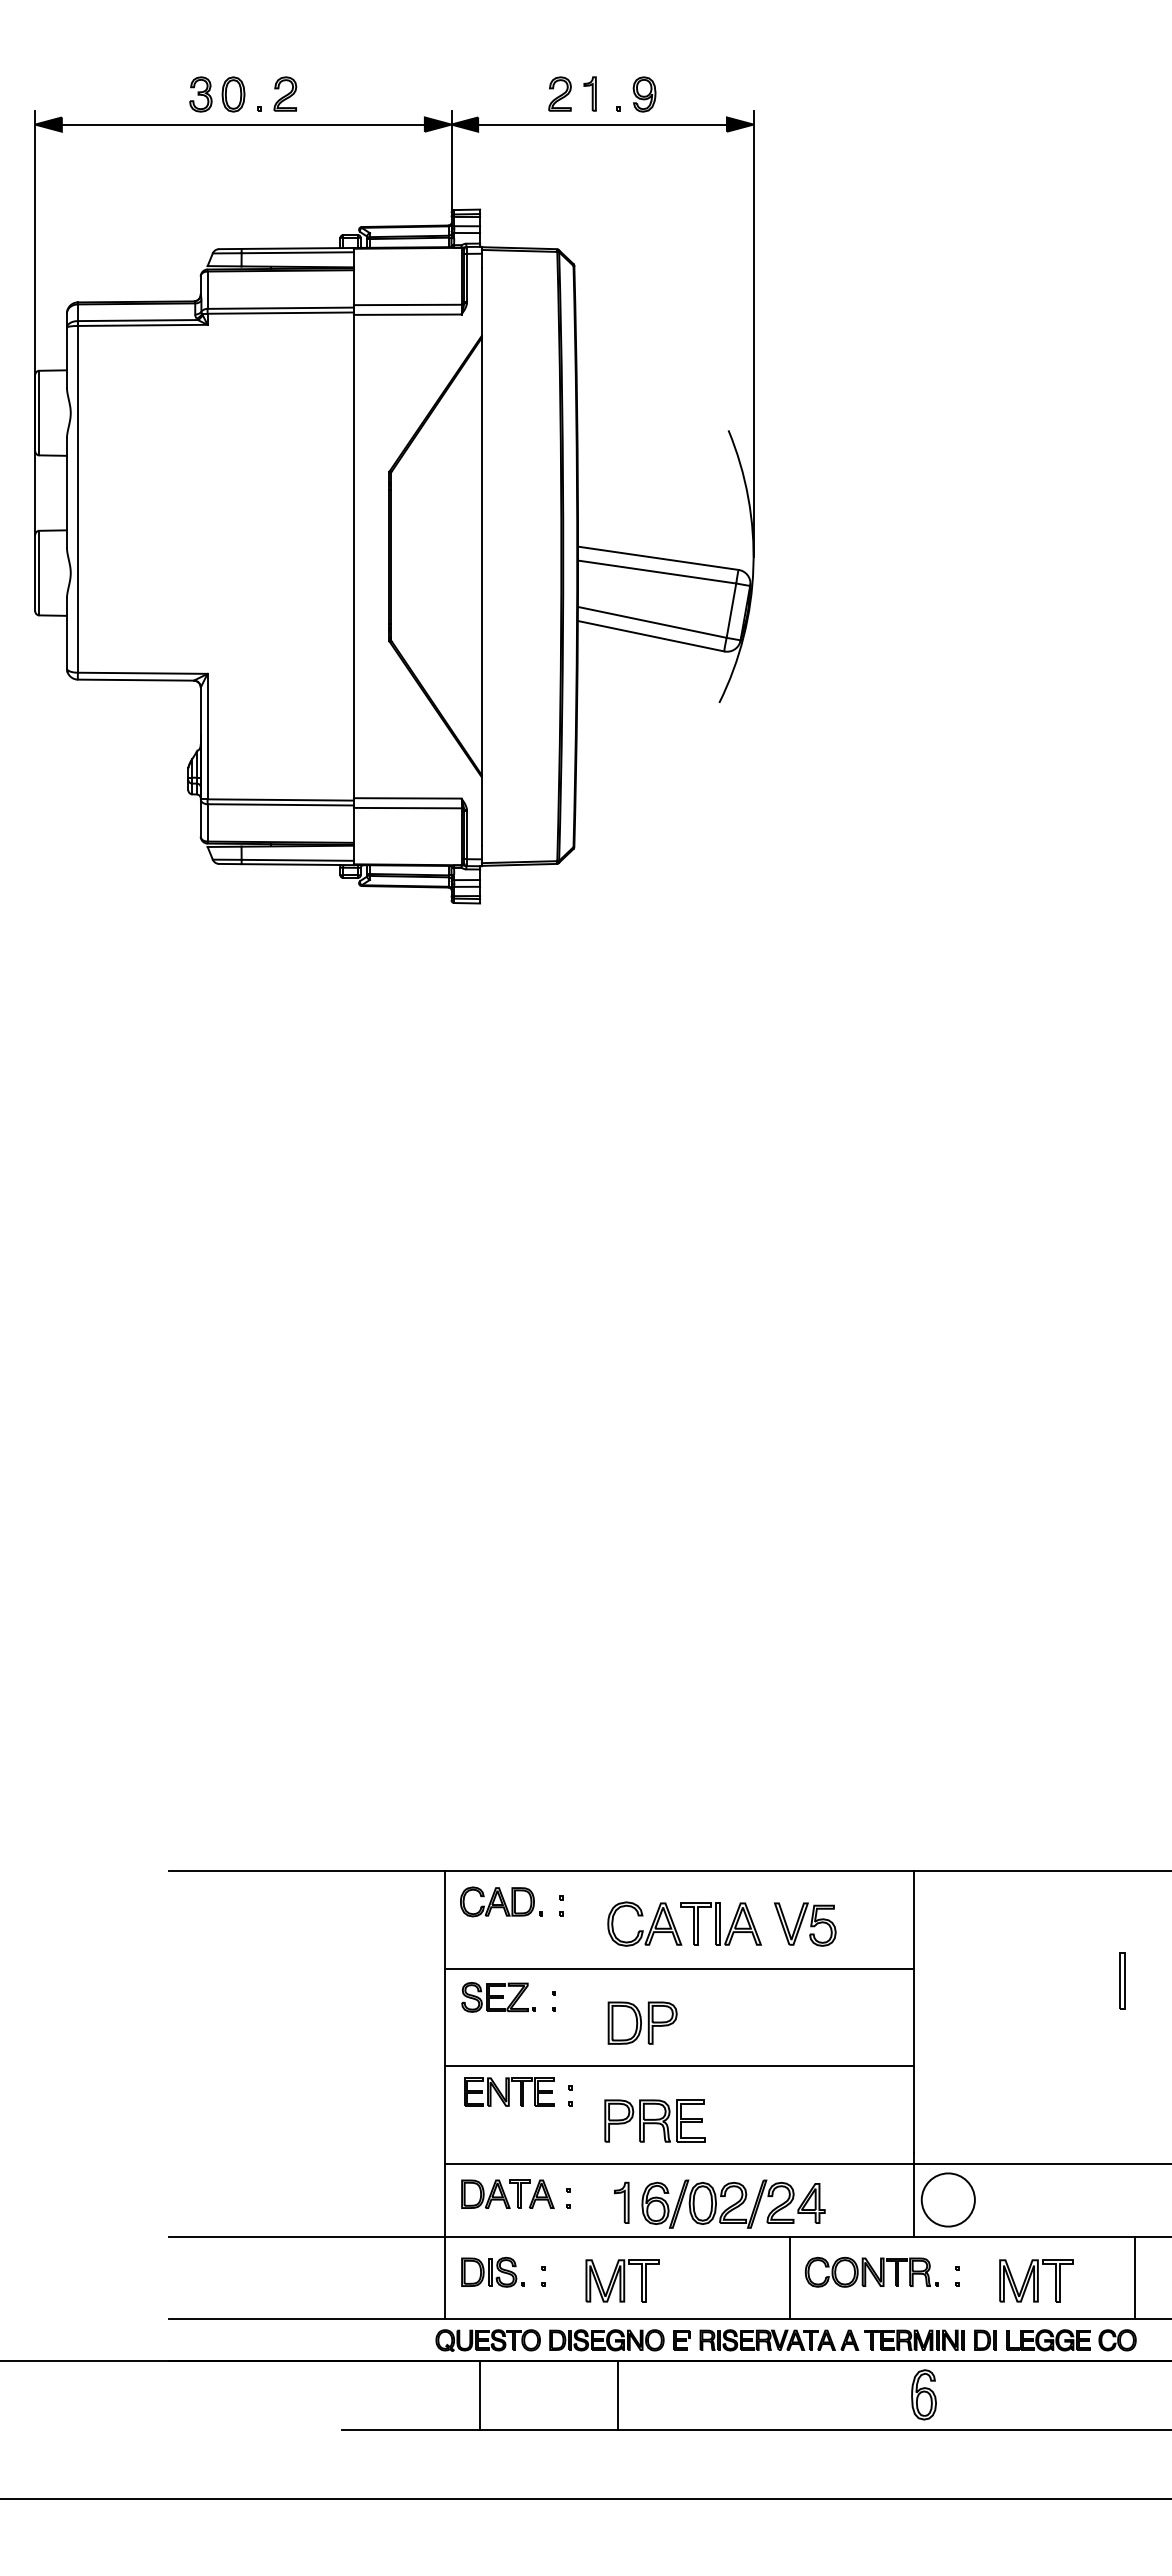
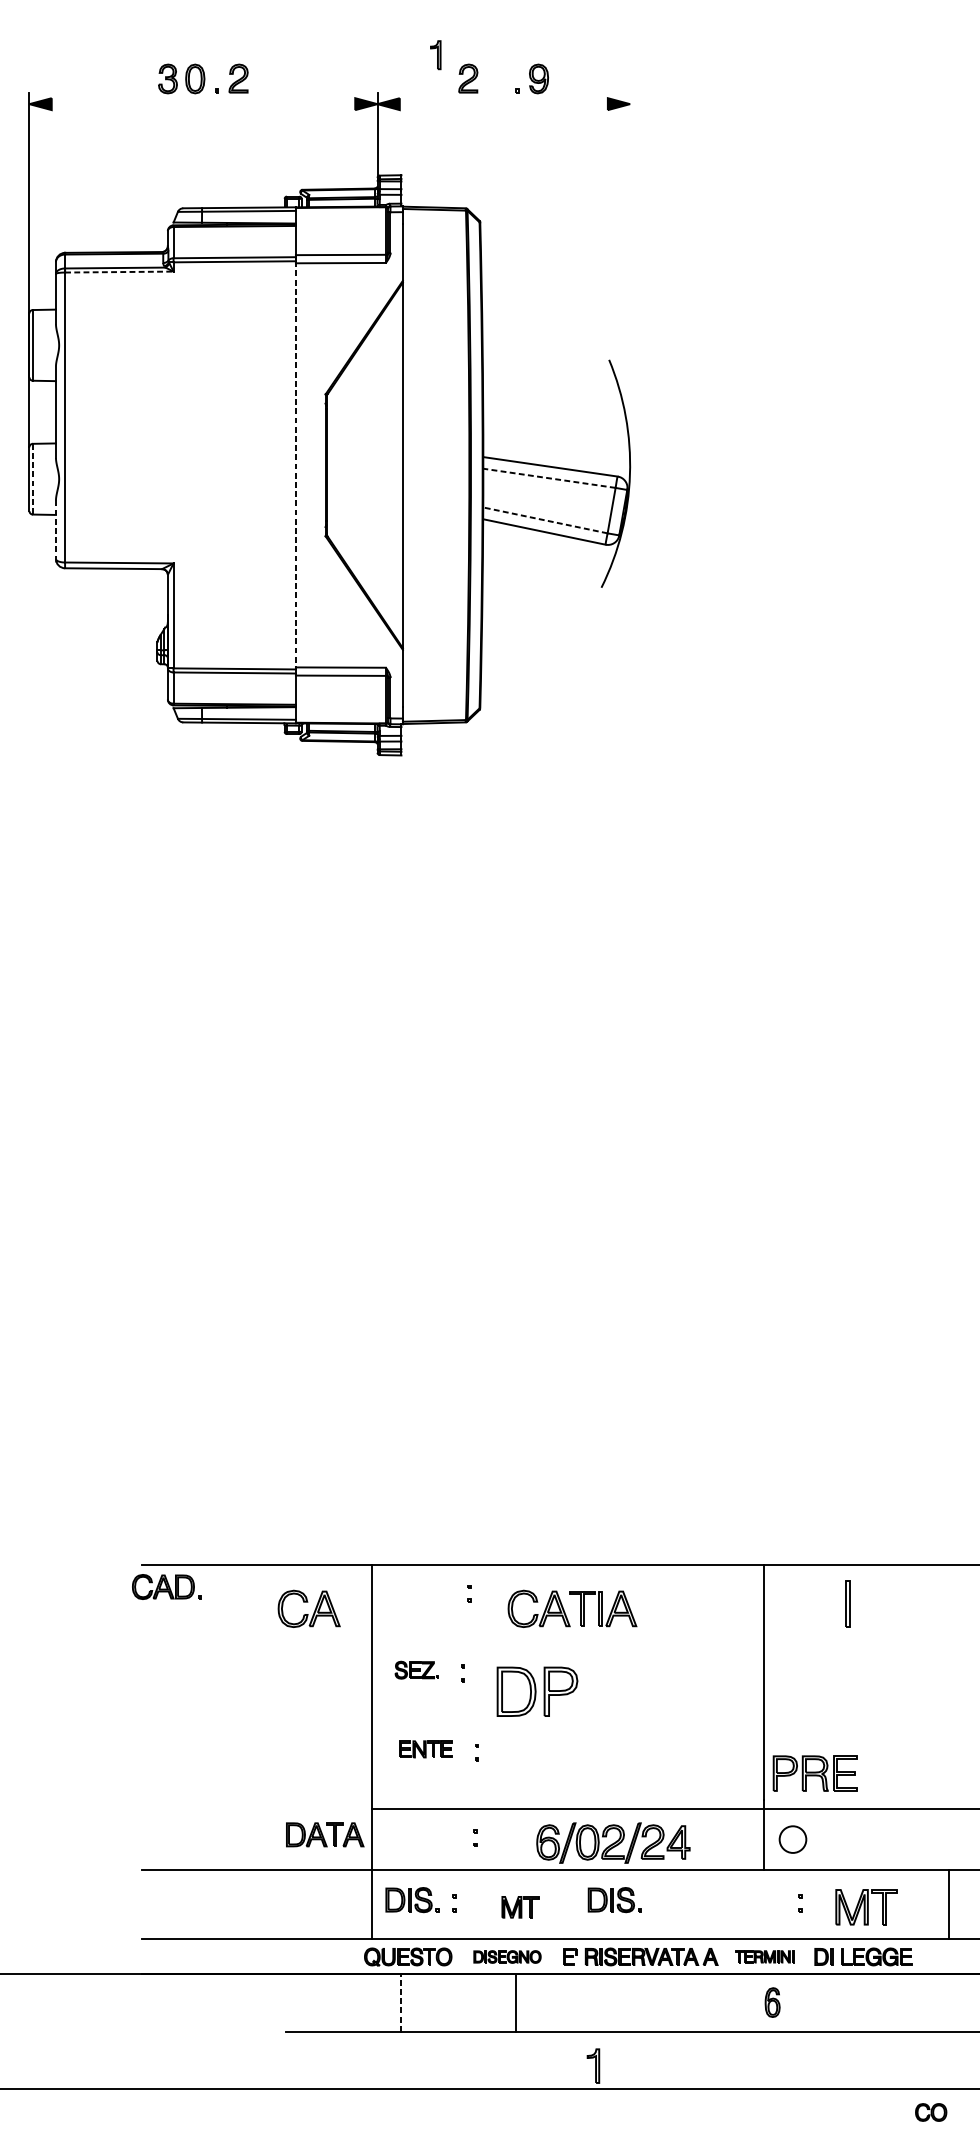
part: (589, 93) -> (435, 54), moved
line: (242, 124) -> (202, 104), removed
line: (602, 124) -> (503, 104), removed
line: (142, 325) -> (119, 272), solid -> dashed
line: (753, 333) -> (630, 278), removed
line: (353, 557) -> (295, 466), solid -> dashed
line: (657, 572) -> (549, 478), solid -> dashed
line: (39, 573) -> (33, 479), solid -> dashed
line: (652, 622) -> (545, 520), solid -> dashed
line: (66, 633) -> (55, 529), solid -> dashed
part: (501, 1901) -> (166, 1586), moved
part: (368, 1916) -> (308, 1602), added
part: (804, 1924) -> (672, 1609), removed
line: (679, 1968) -> (568, 1646), removed
part: (1122, 1980) -> (848, 1603), moved
part: (498, 1997) -> (416, 1670), size x0.7
part: (642, 2022) -> (537, 1691), size x1.4
line: (679, 2066) -> (568, 1727), removed
part: (509, 2091) -> (426, 1748), size x0.7
part: (654, 2120) -> (814, 1773), moved
part: (507, 2193) -> (324, 1834), moved
circle: (947, 2199) -> (792, 1839), size x0.6
part: (621, 2202) -> (593, 2065), moved
part: (734, 2271) -> (614, 1899), added
part: (871, 2271) -> (728, 1899), removed
line: (790, 2277) -> (661, 1904), removed
part: (622, 2280) -> (520, 1906), size x0.6
part: (914, 2339) -> (764, 1956), size x0.7
part: (606, 2340) -> (507, 1957), size x0.7
part: (1117, 2340) -> (931, 2112), moved
line: (479, 2394) -> (400, 2002), solid -> dashed
part: (923, 2394) -> (772, 2002), size x0.7

